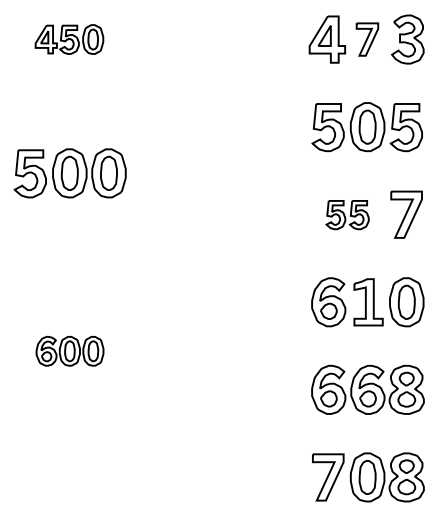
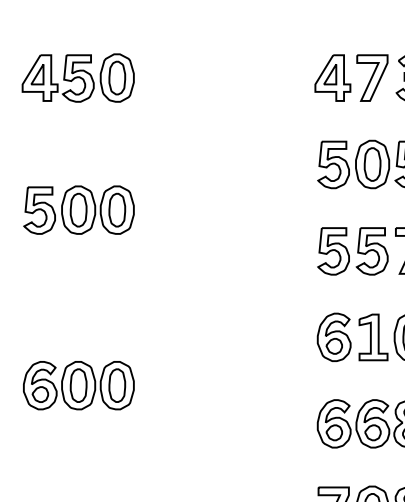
part: (69, 39) -> (78, 78), size x1.67
part: (367, 39) -> (372, 78), size x1.43
part: (347, 214) -> (352, 250), size x1.67
part: (69, 351) -> (78, 385), size x1.67

